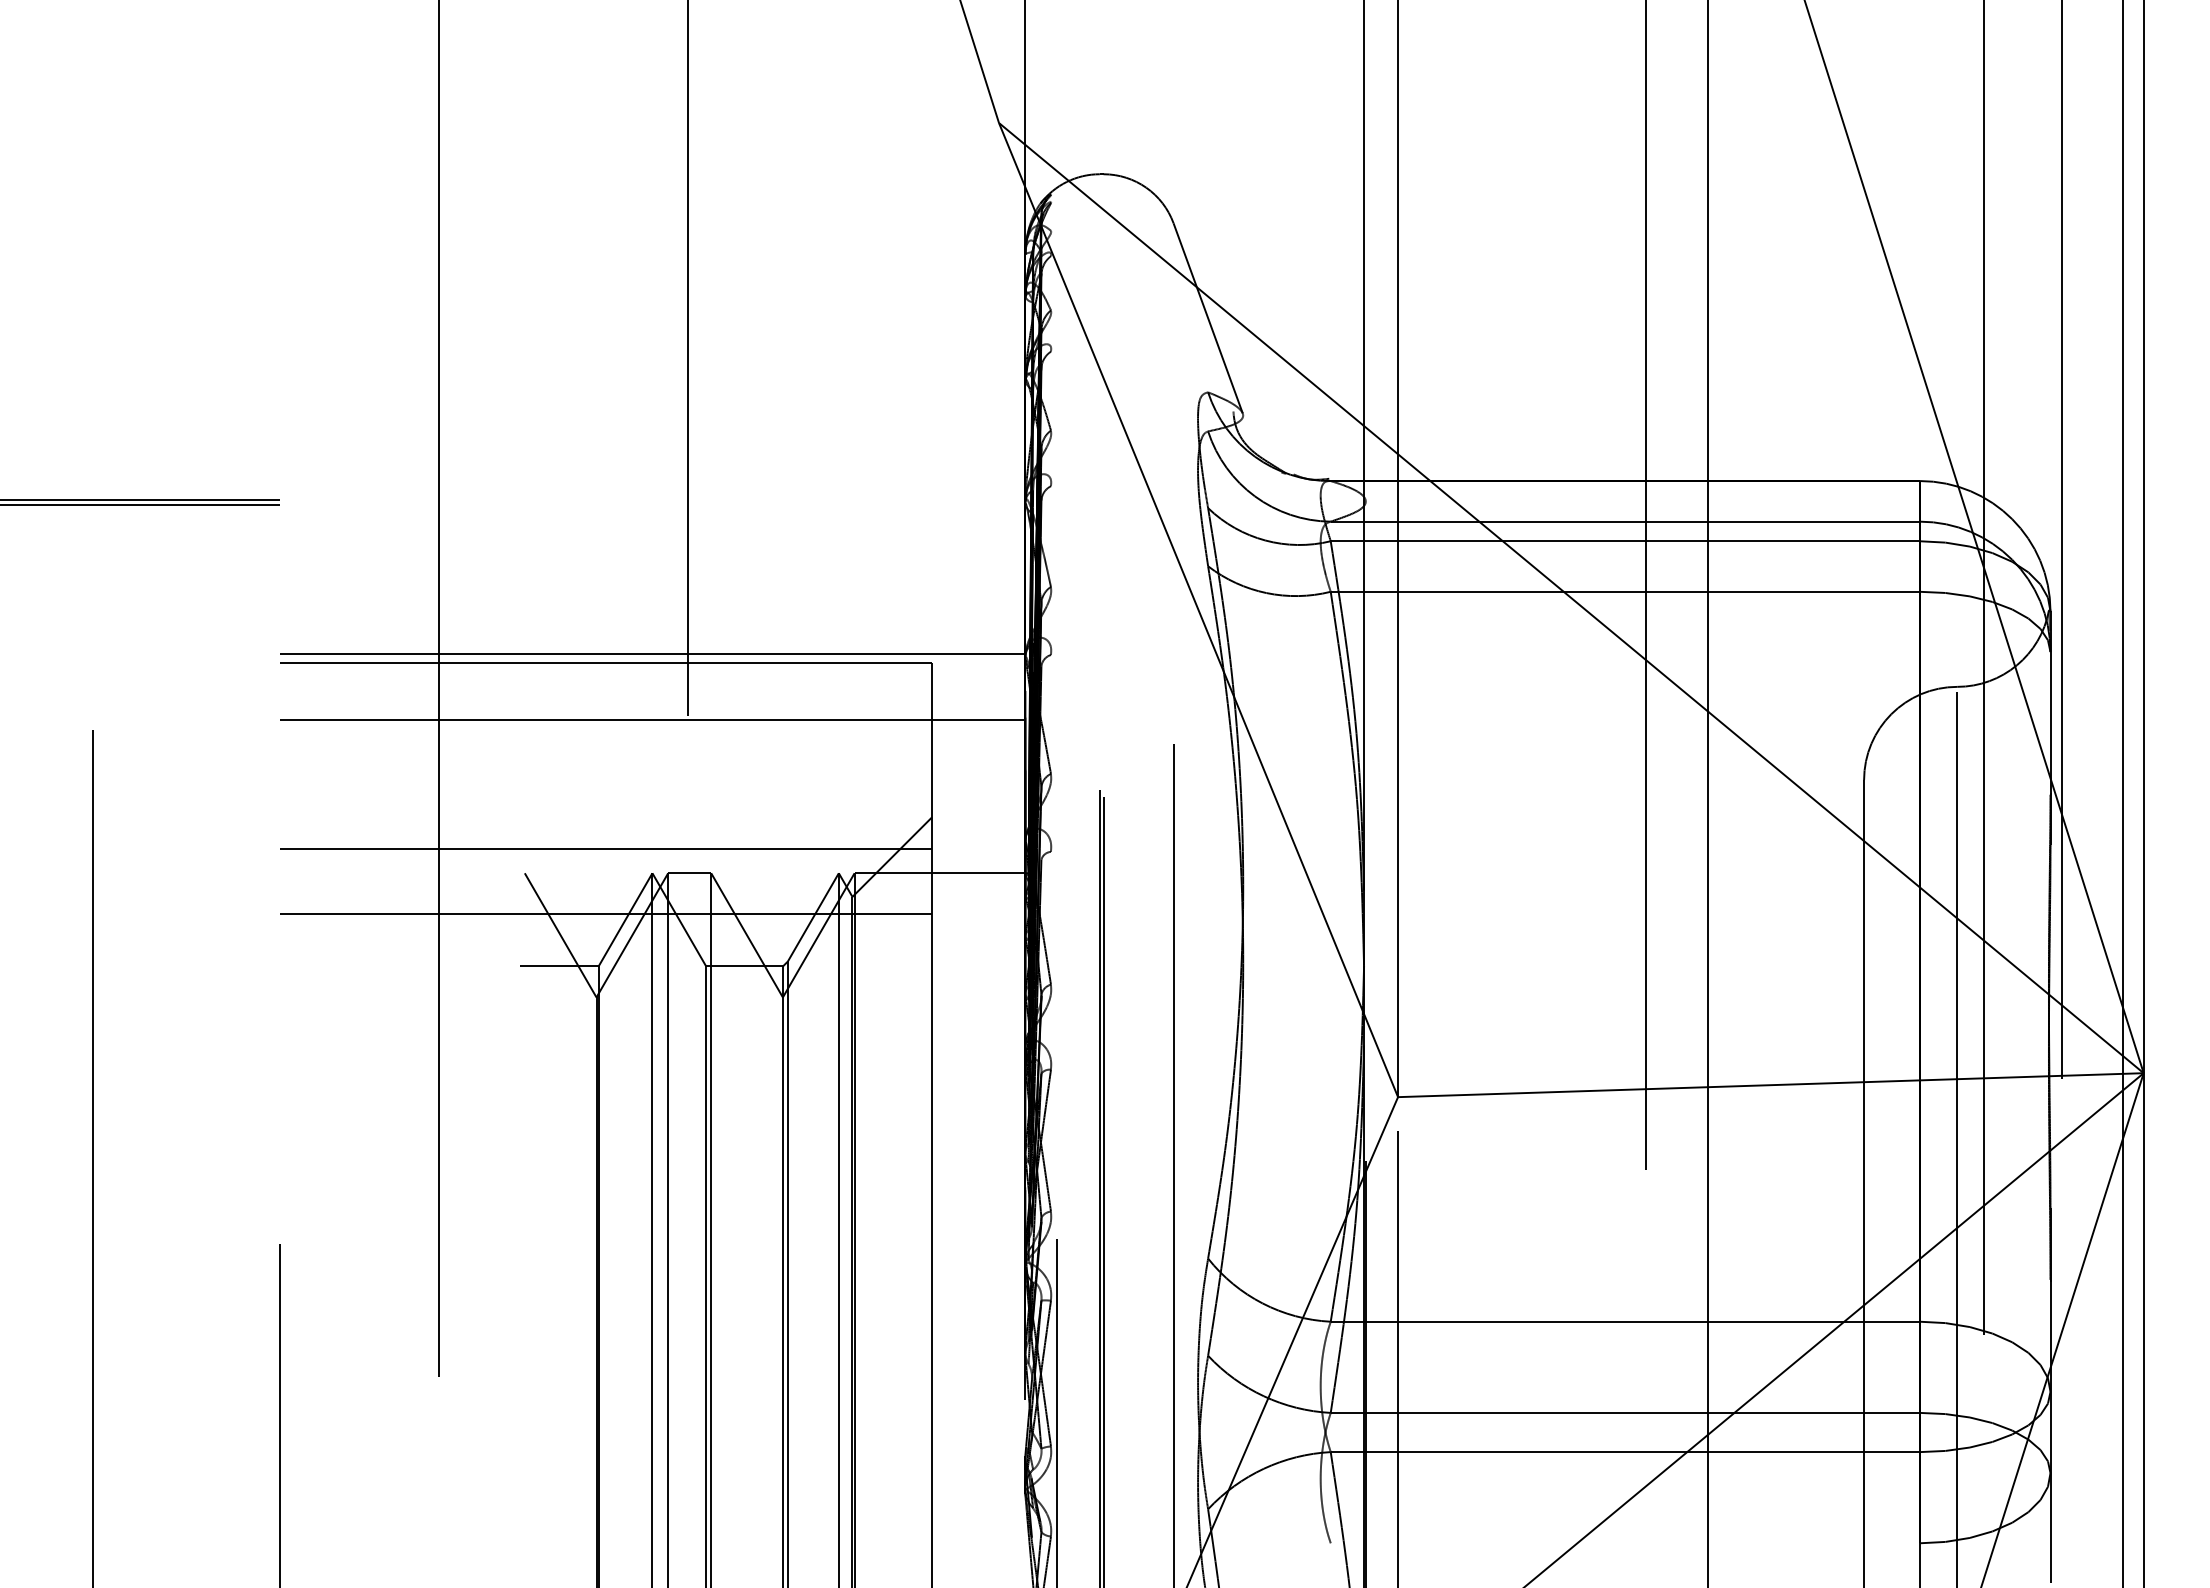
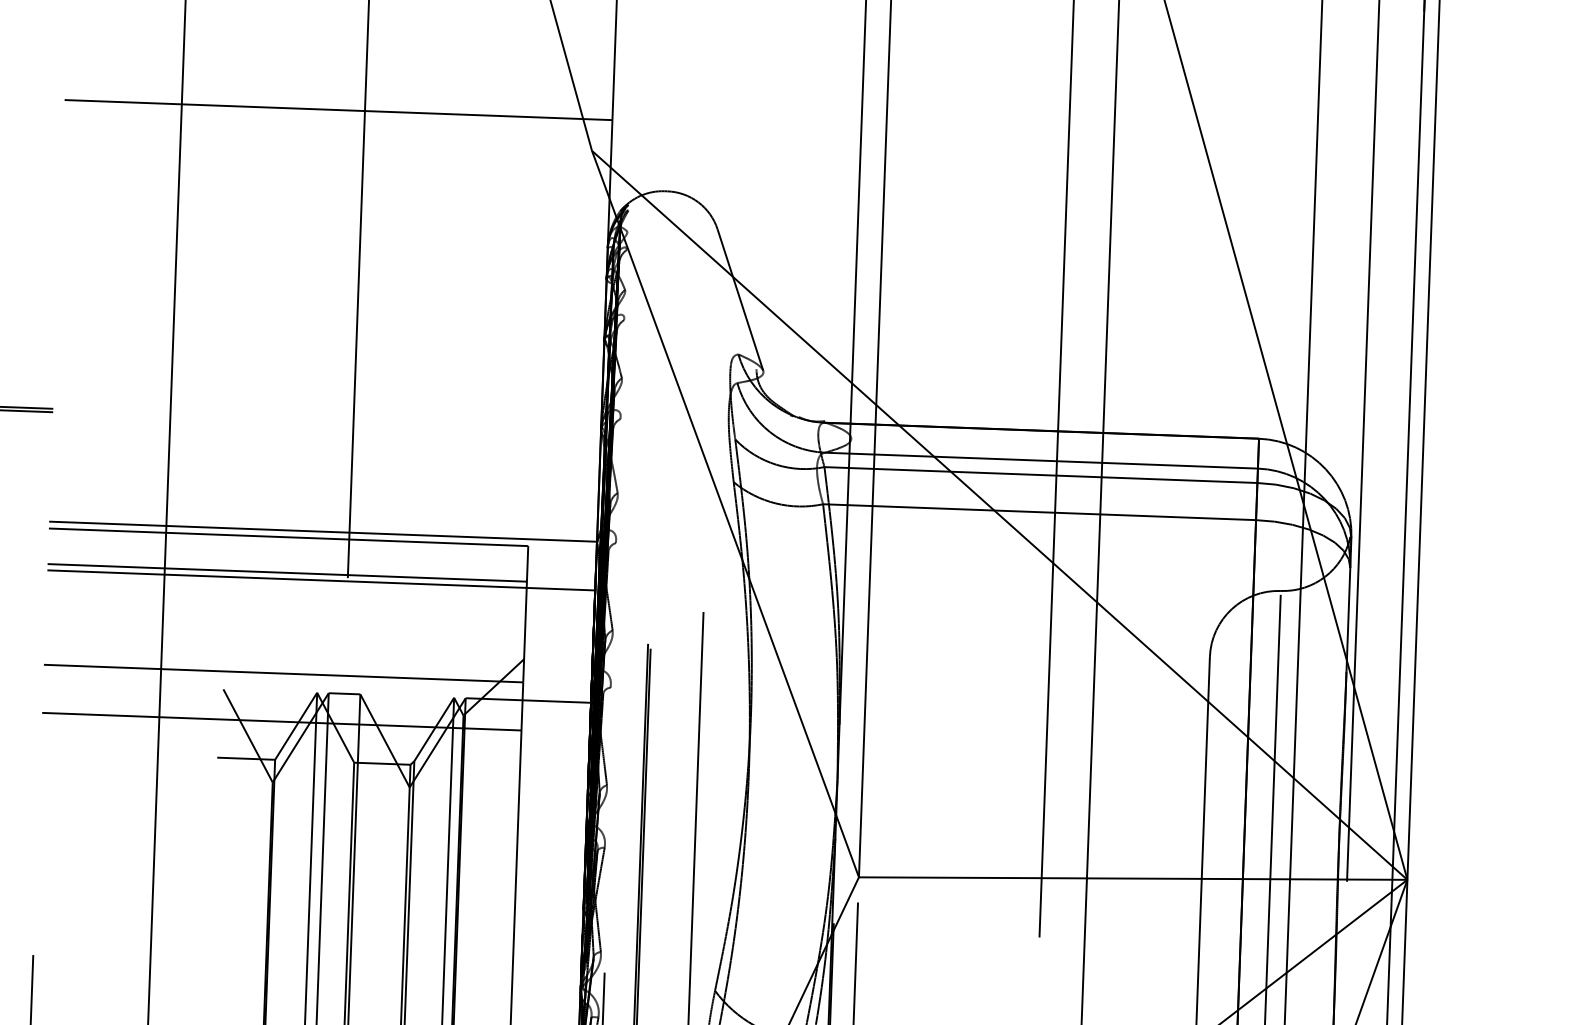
line: (652, 80) -> (338, 110), added
line: (605, 711) -> (287, 572), added

